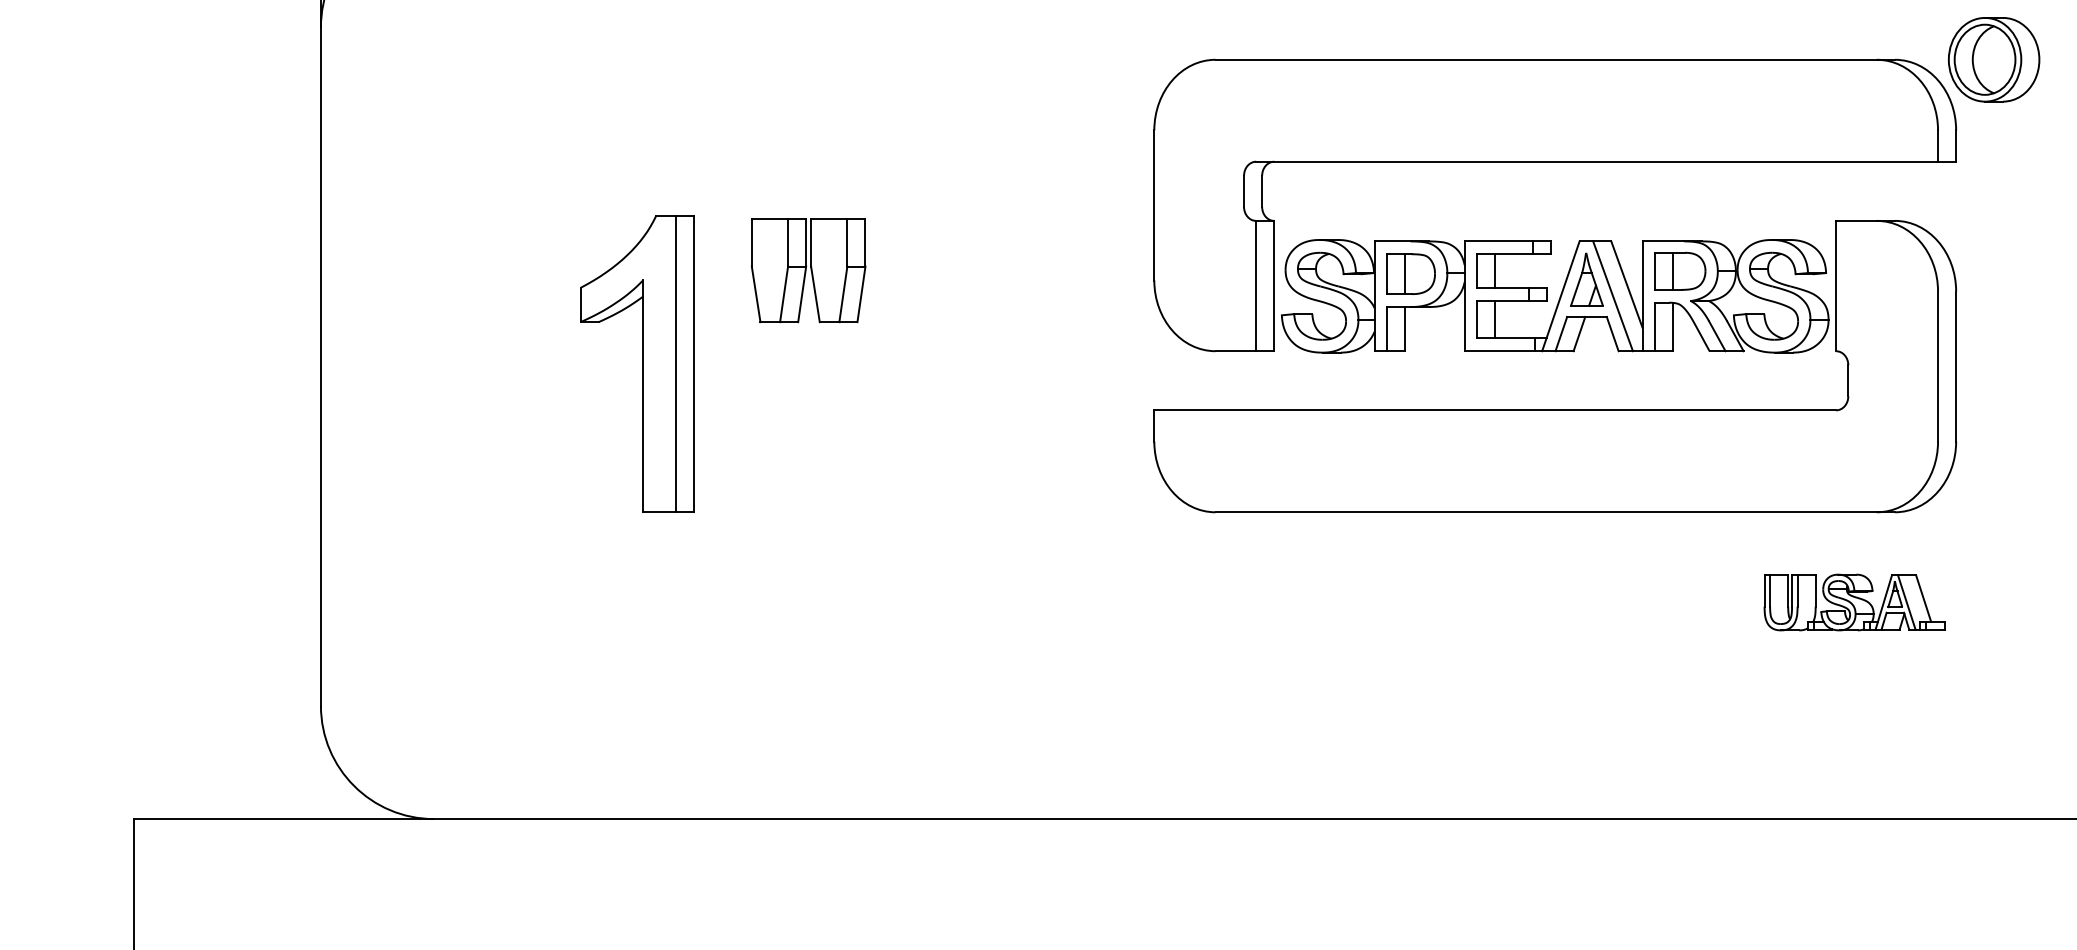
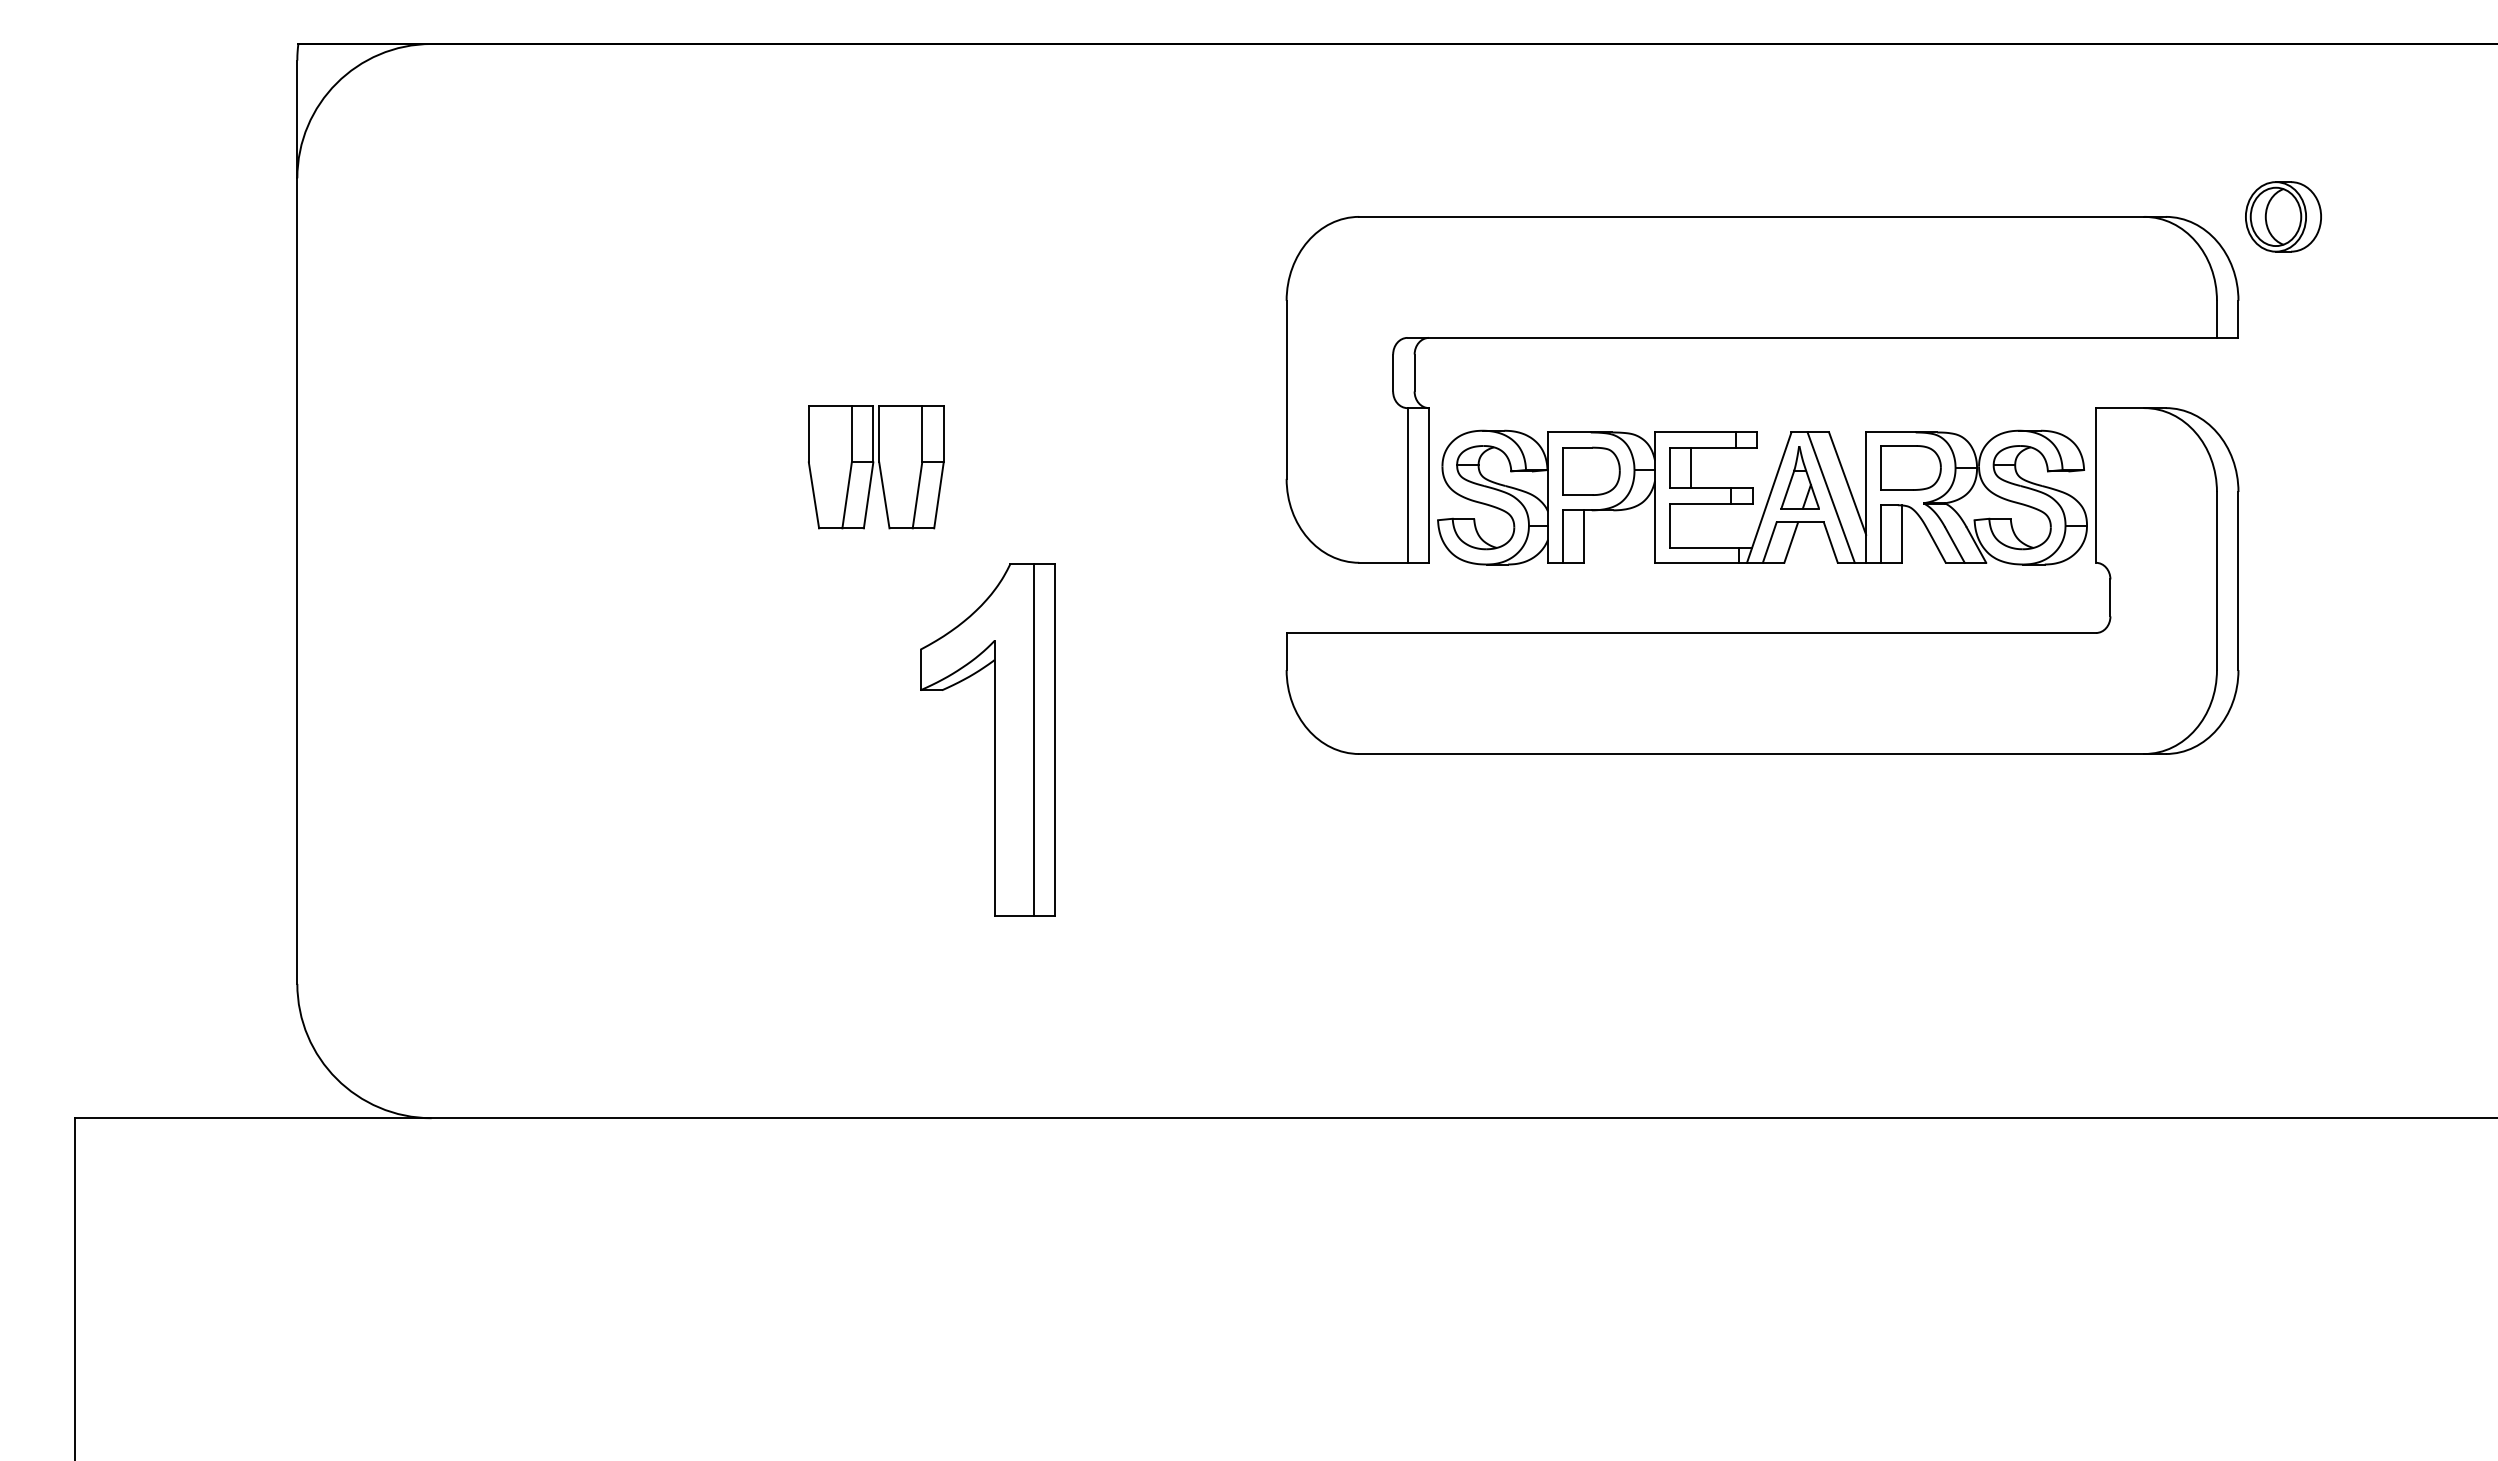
part: (1994, 59) -> (2283, 216), size x0.7
line: (1673, 271) -> (1902, 468), removed
line: (1405, 274) -> (1584, 471), removed
line: (1495, 319) -> (1691, 525), removed
part: (642, 363) -> (994, 739), moved
part: (1854, 602) -> (2117, 861), removed

